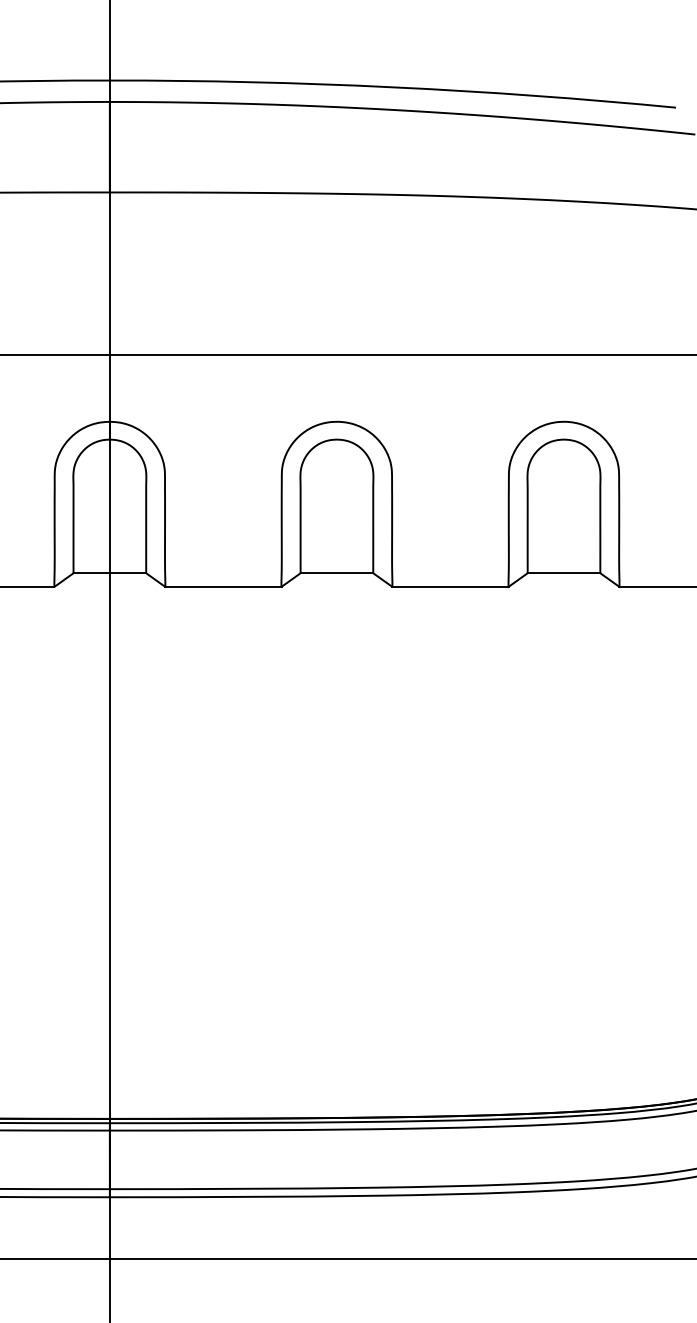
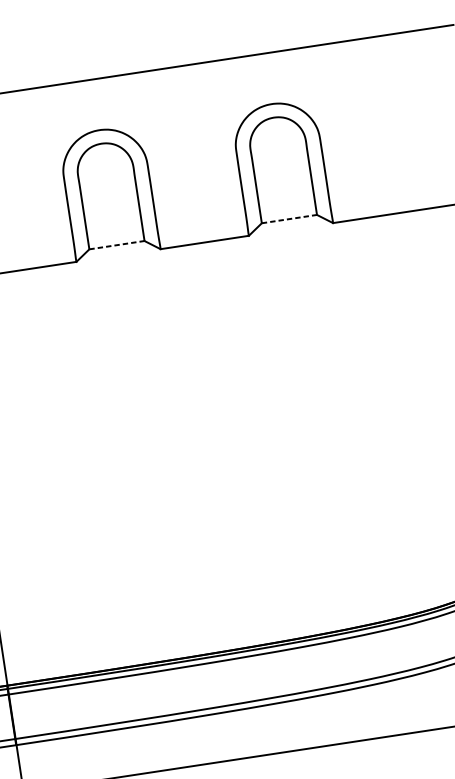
line: (337, 573) -> (117, 245), solid -> dashed
line: (564, 573) -> (289, 219), solid -> dashed

